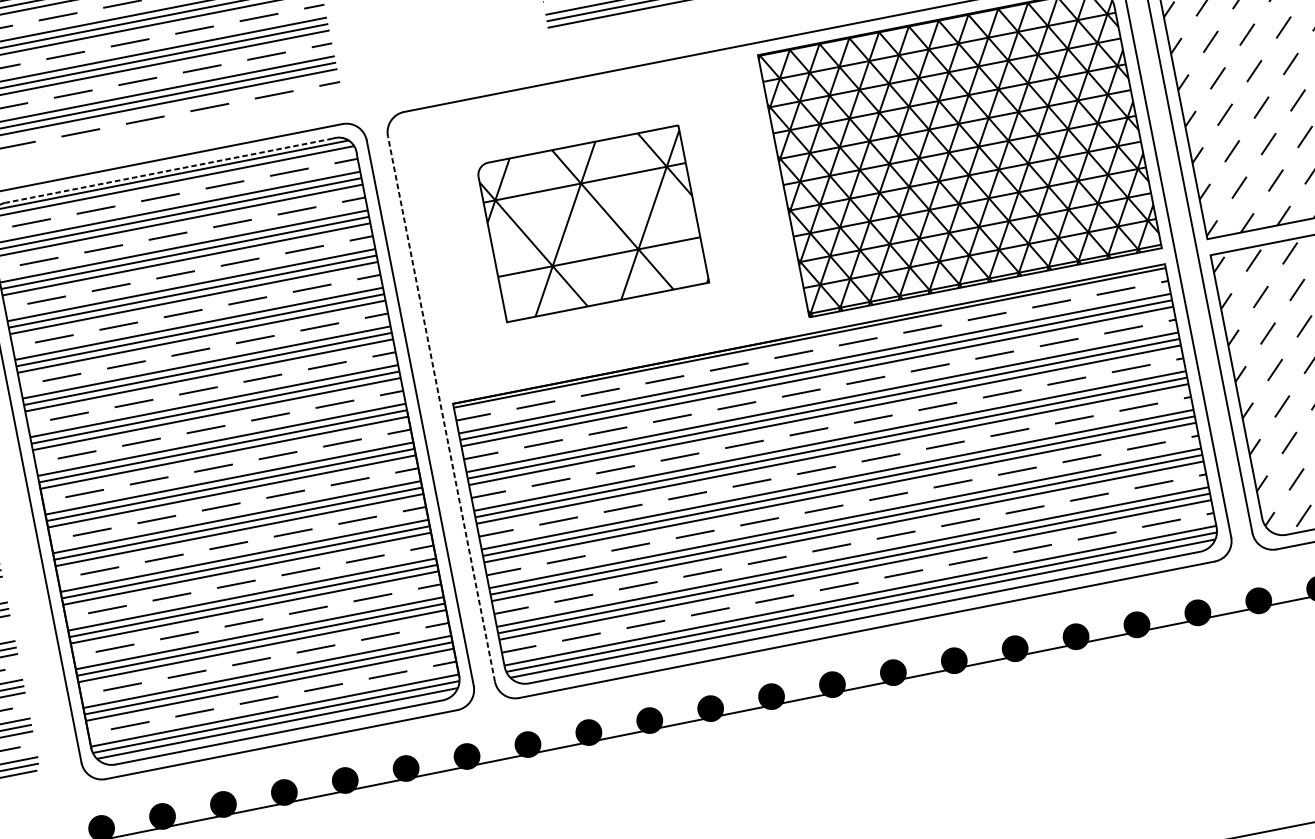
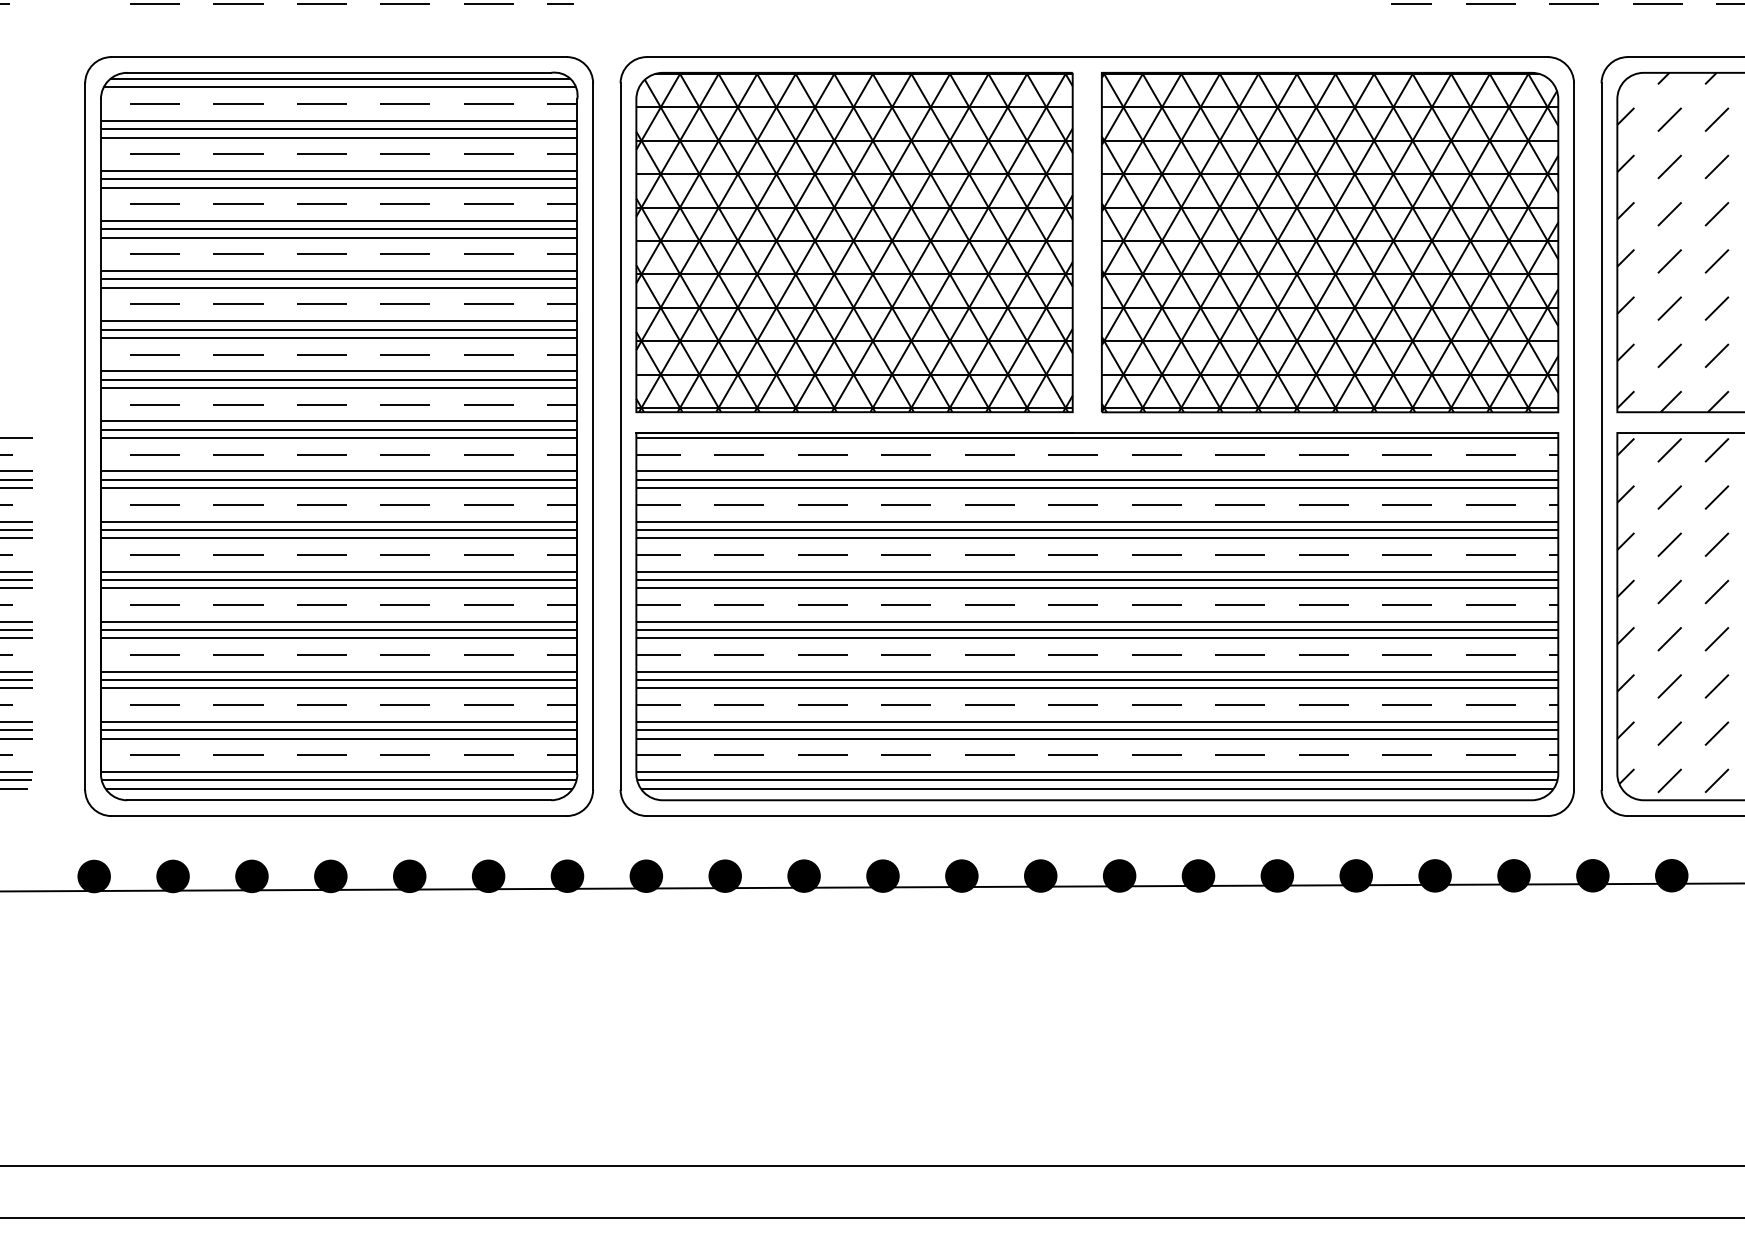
line: (169, 170) -> (339, 72), dashed -> solid
part: (592, 223) -> (854, 242), size x1.67
line: (441, 408) -> (620, 436), dashed -> solid

